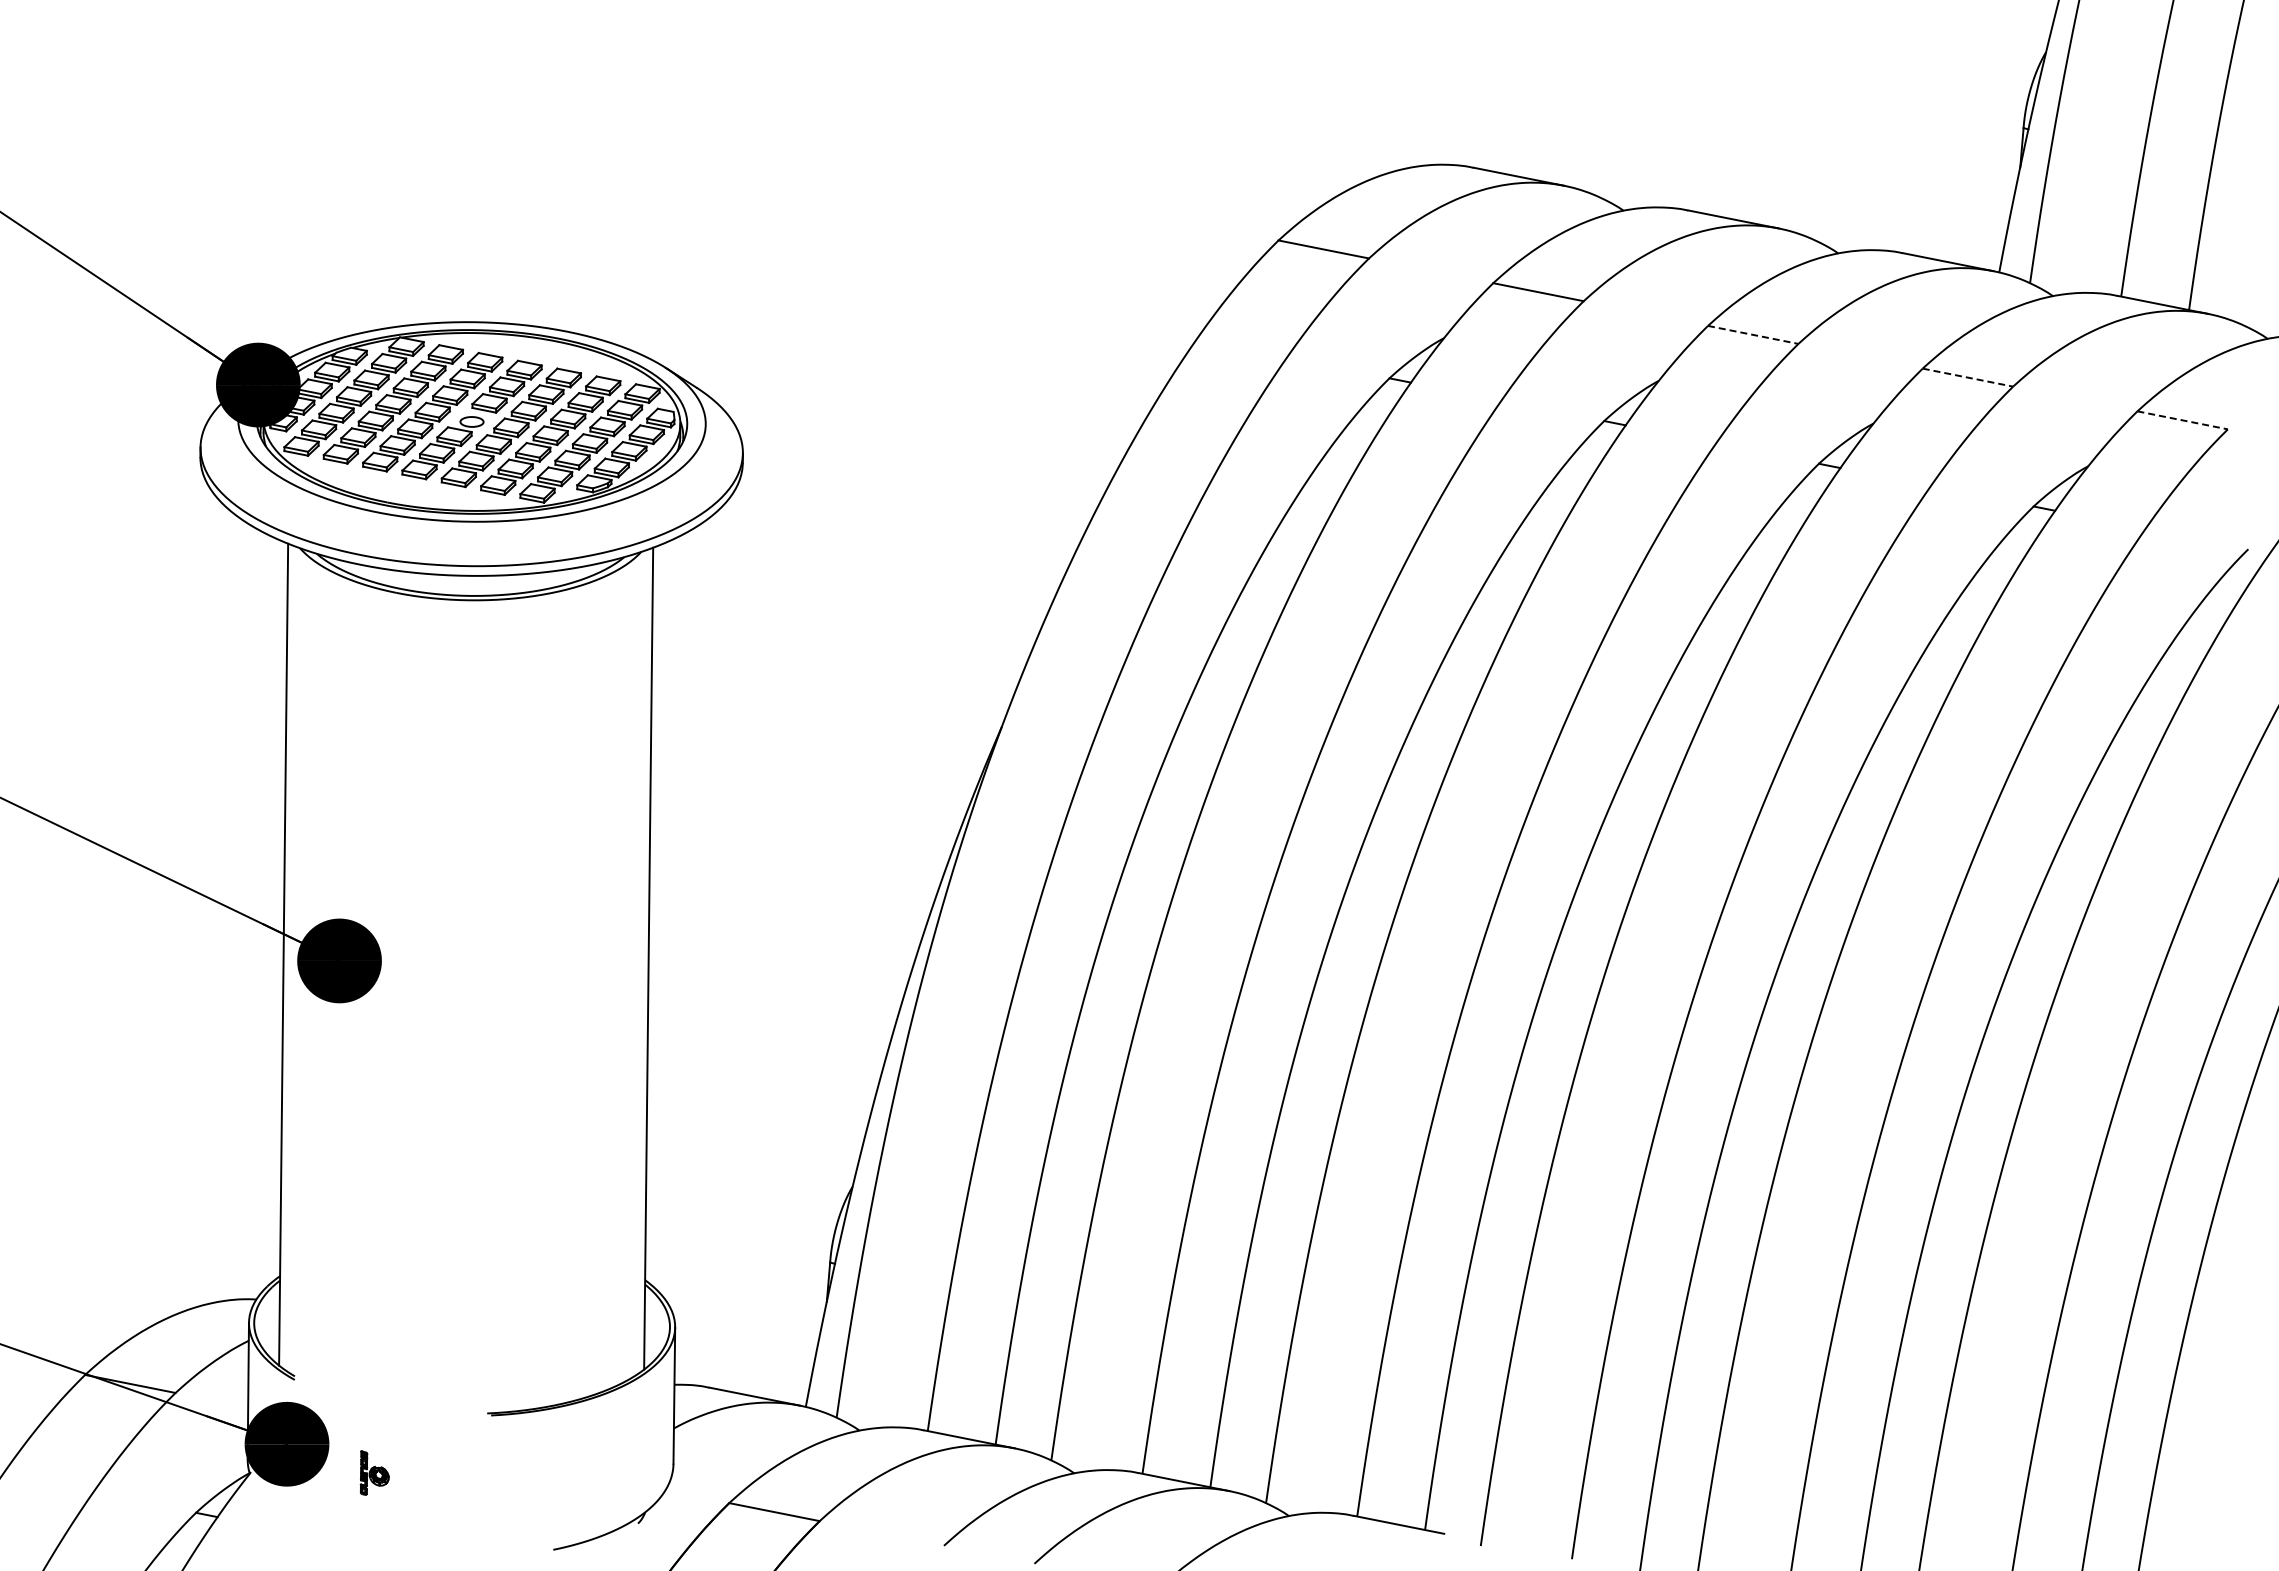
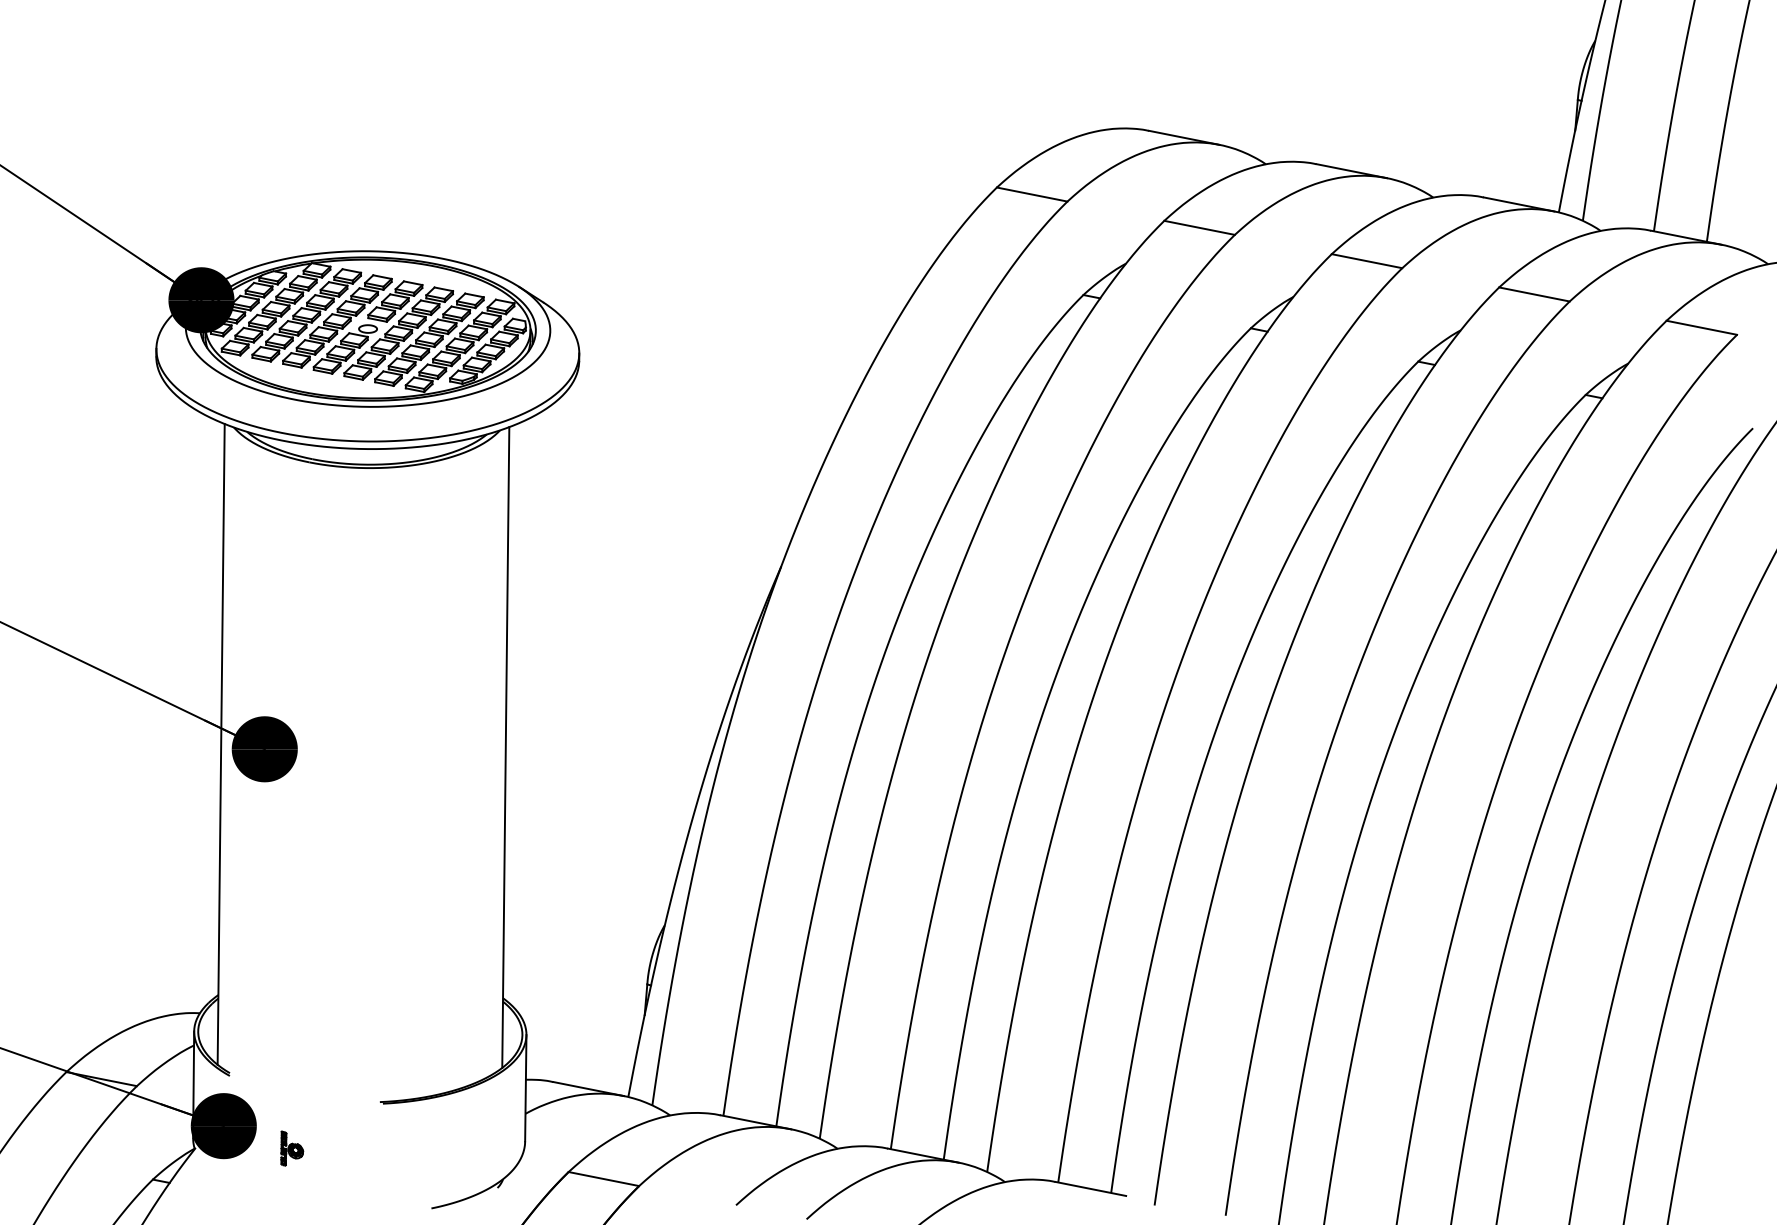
line: (1753, 335) -> (1367, 261), dashed -> solid
line: (1968, 377) -> (1534, 294), dashed -> solid
line: (2183, 420) -> (1702, 327), dashed -> solid

